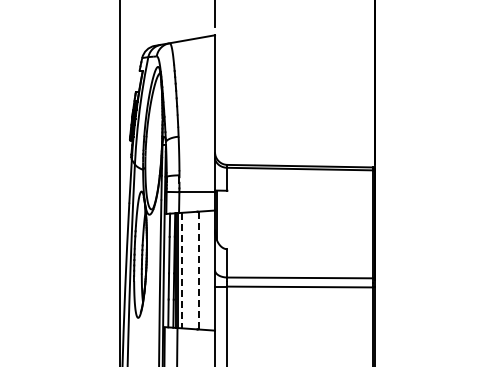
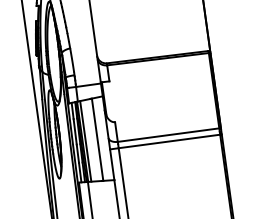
line: (182, 270) -> (85, 141), dashed -> solid
line: (199, 270) -> (97, 139), dashed -> solid

